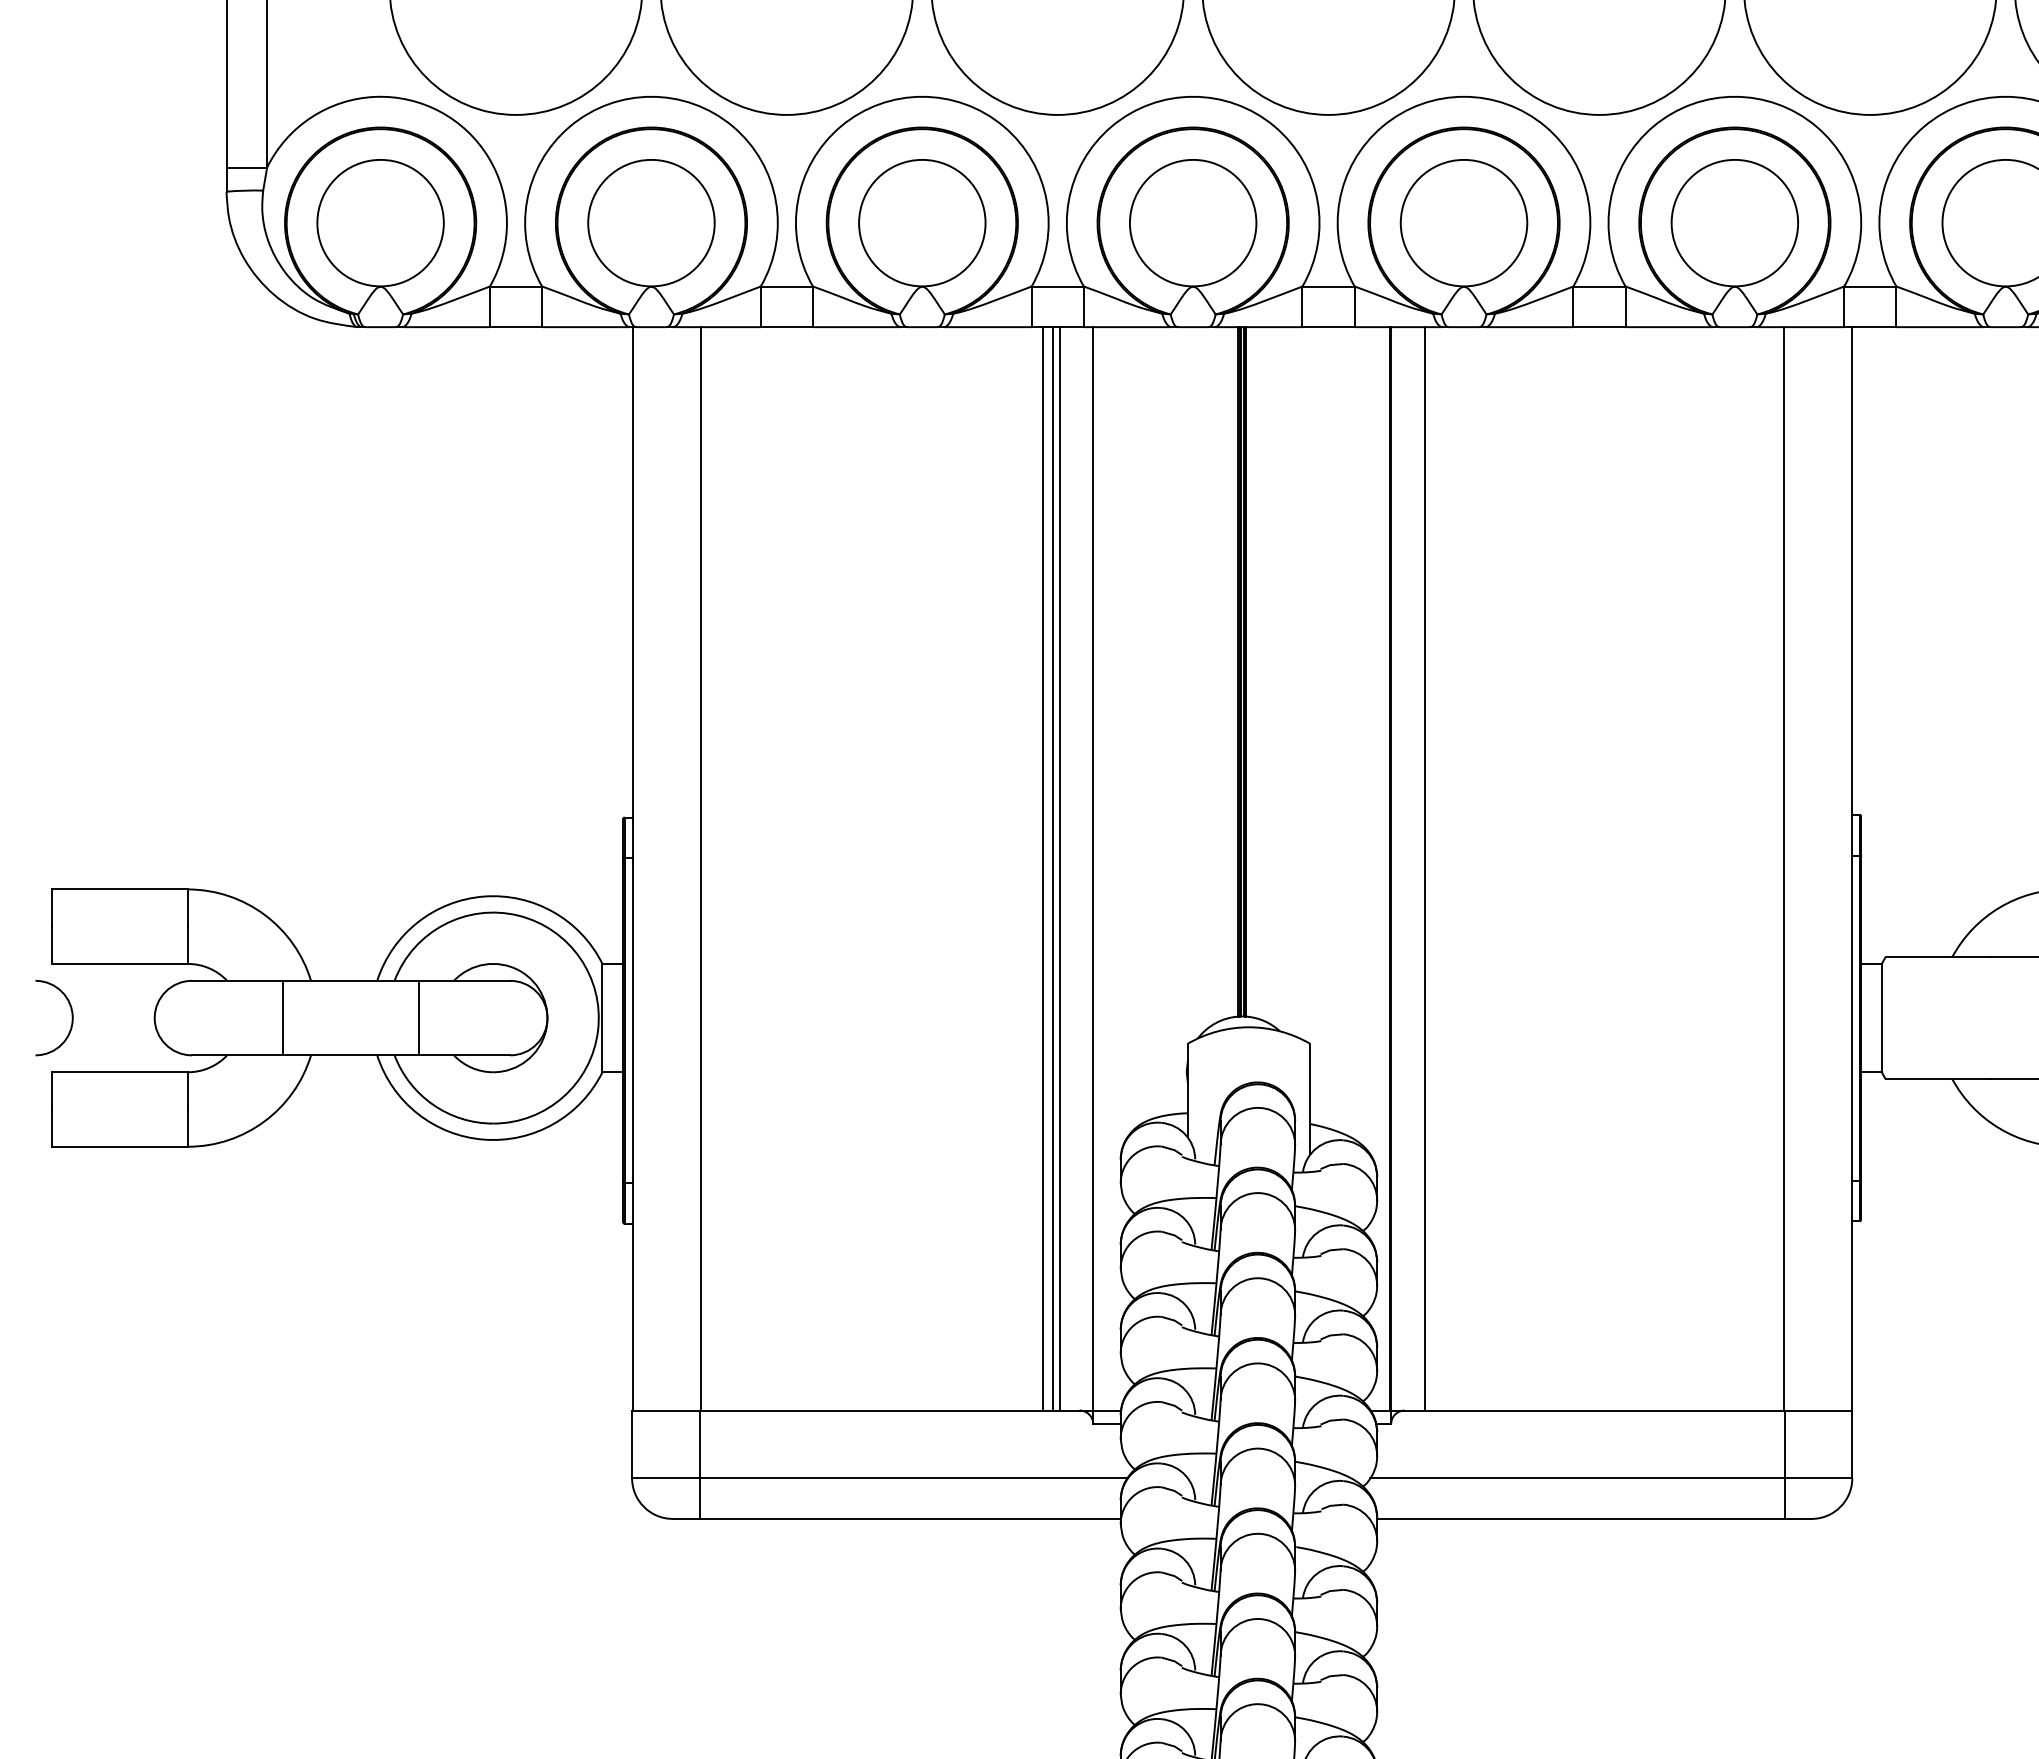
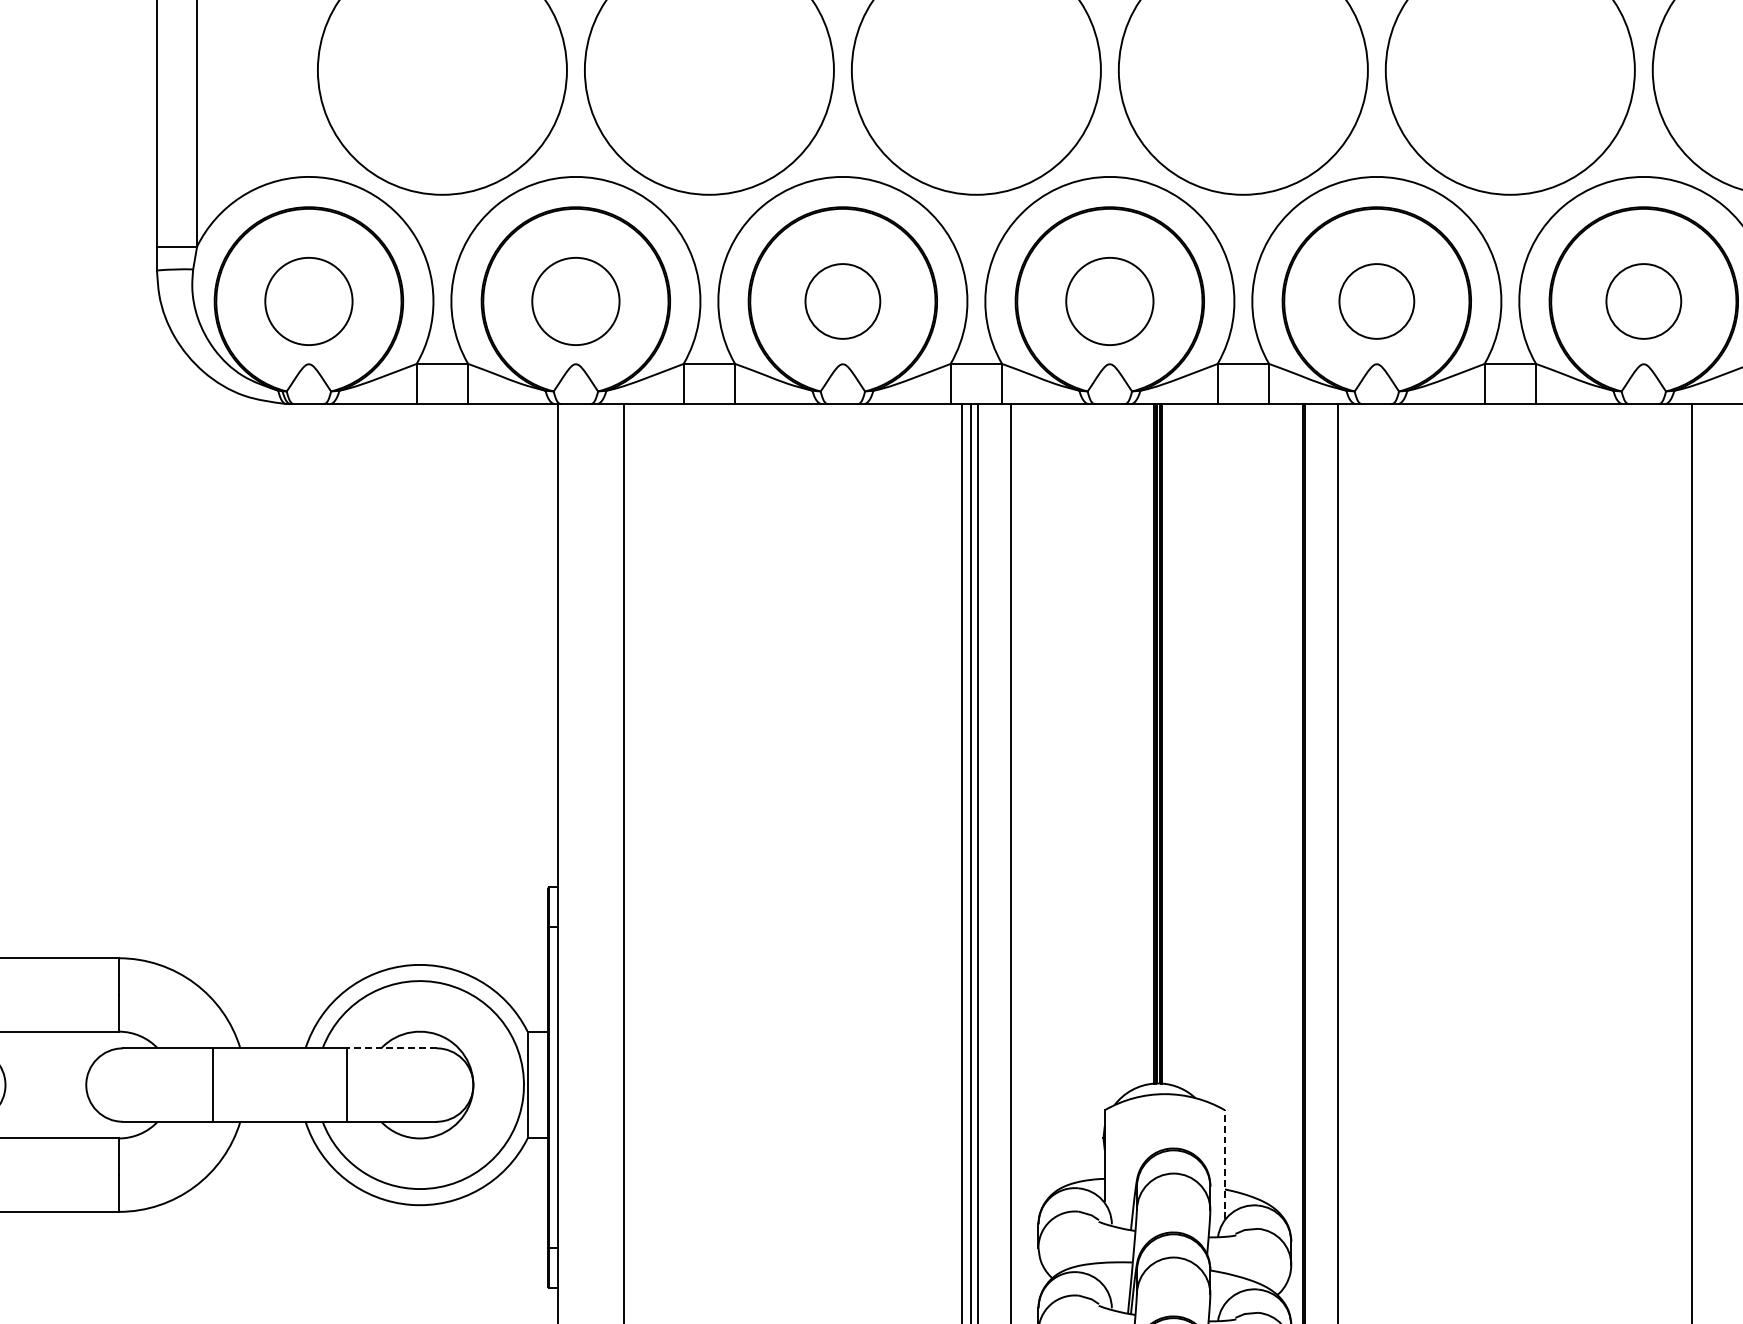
circle: (380, 222) -> (308, 300), size x0.7
circle: (651, 222) -> (575, 300), size x0.7
circle: (922, 222) -> (843, 300), size x0.6
circle: (1192, 222) -> (1109, 300), size x0.7
circle: (1463, 222) -> (1376, 300), size x0.6
circle: (1734, 222) -> (1643, 300), size x0.6
line: (464, 980) -> (391, 1048), solid -> dashed
line: (1309, 1098) -> (1224, 1164), solid -> dashed

